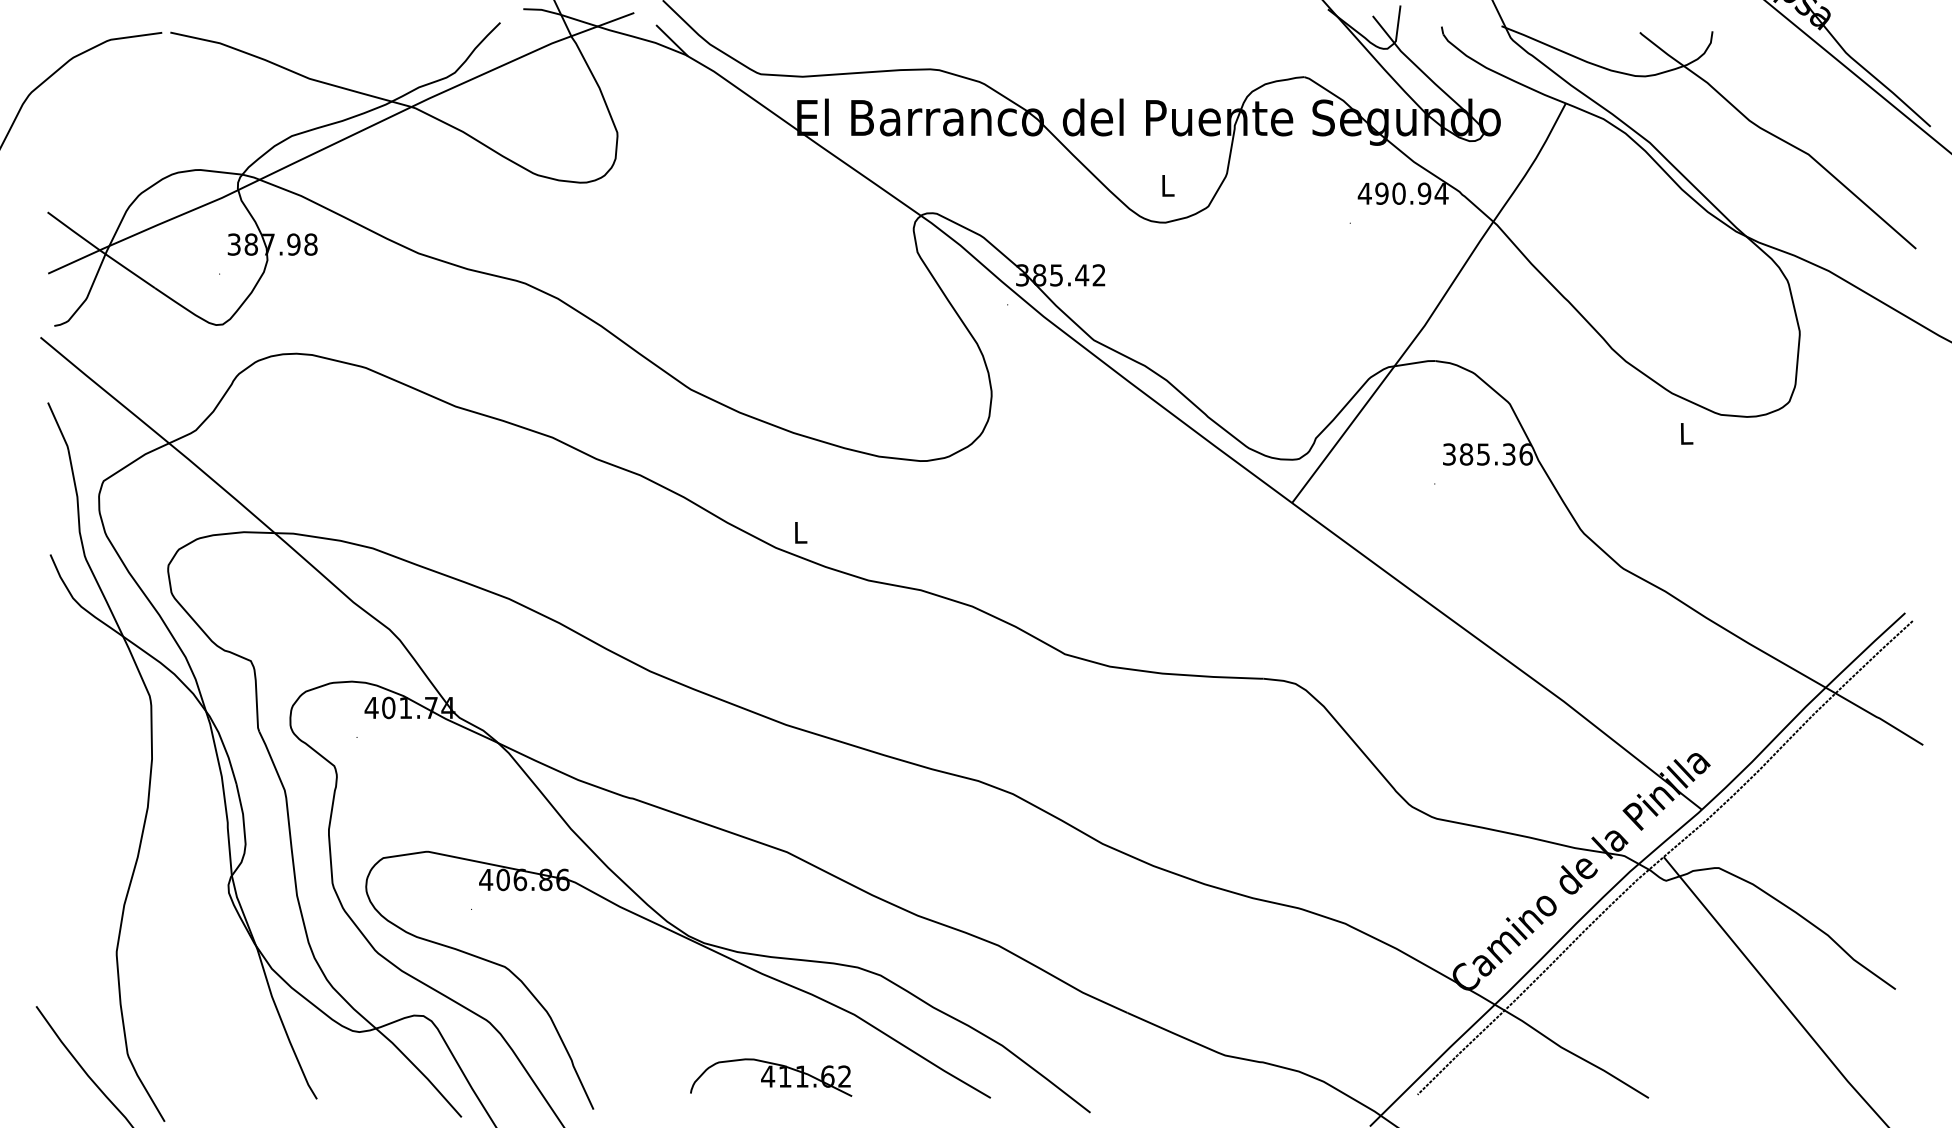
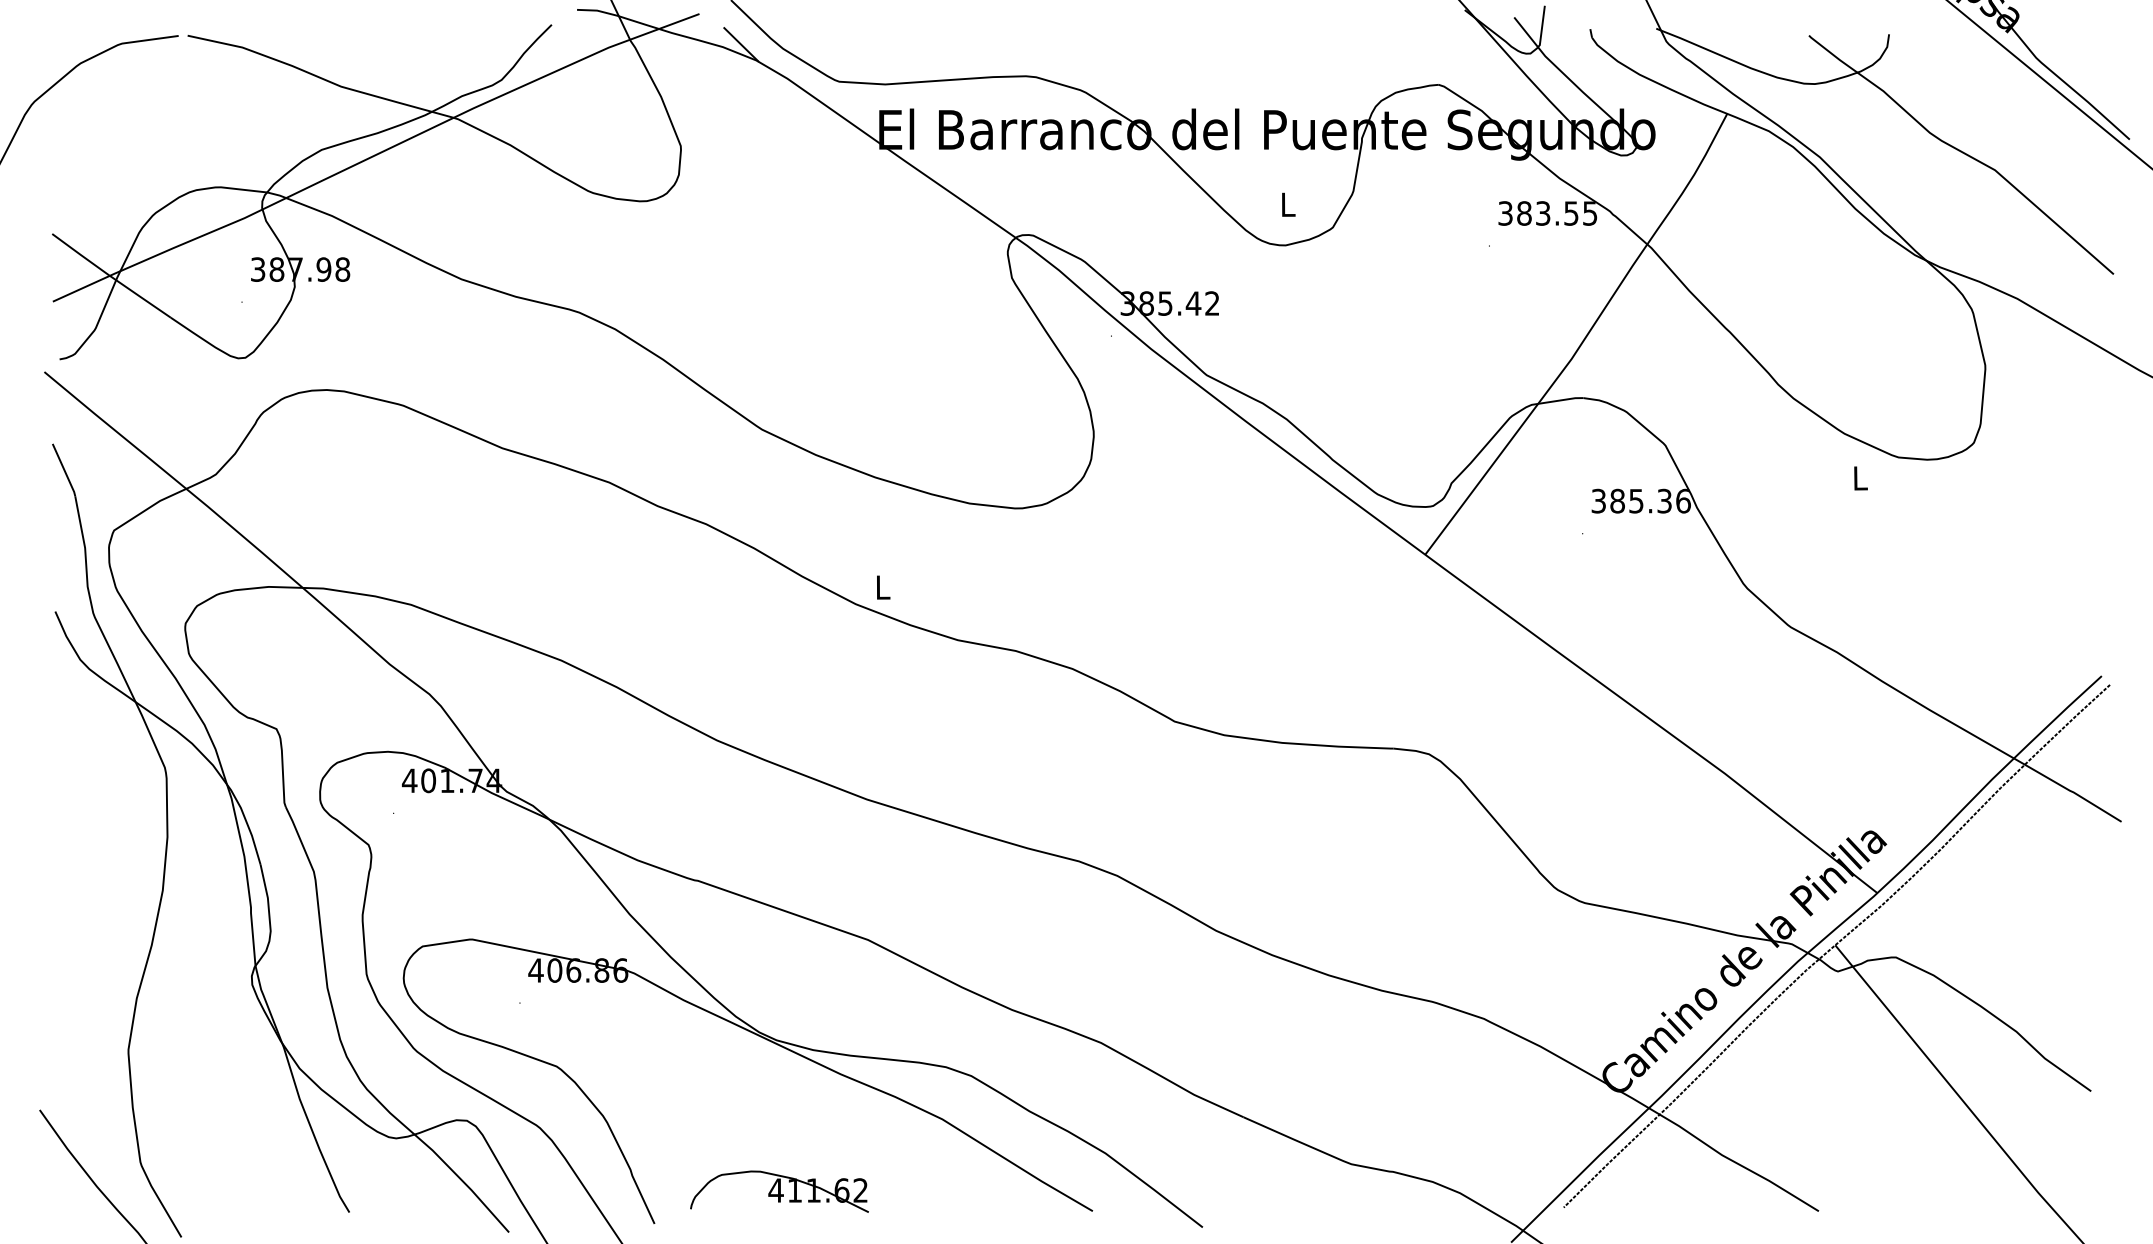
text: (1402, 193) -> (1547, 213), 490.94 -> 383.55
part: (771, 1077) -> (779, 1191), moved

